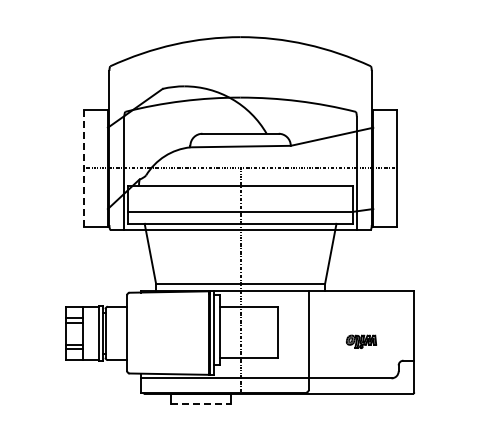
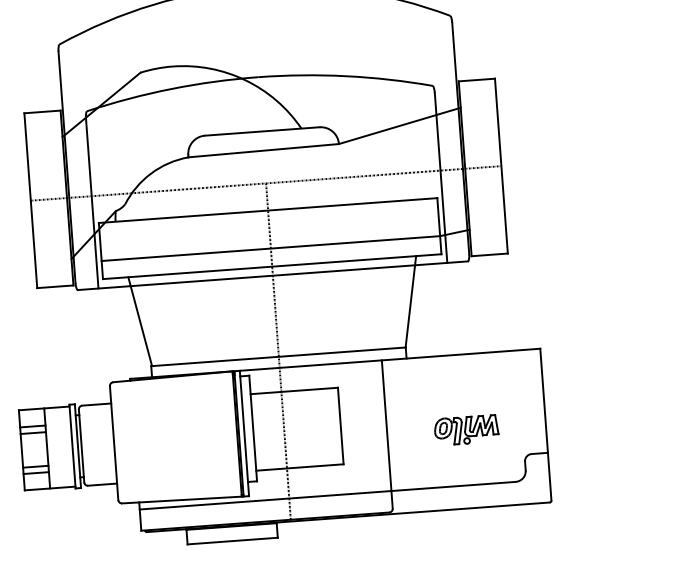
line: (83, 168) -> (30, 200), dashed -> solid
part: (361, 341) -> (466, 429), size x1.43
line: (201, 403) -> (233, 540), dashed -> solid

